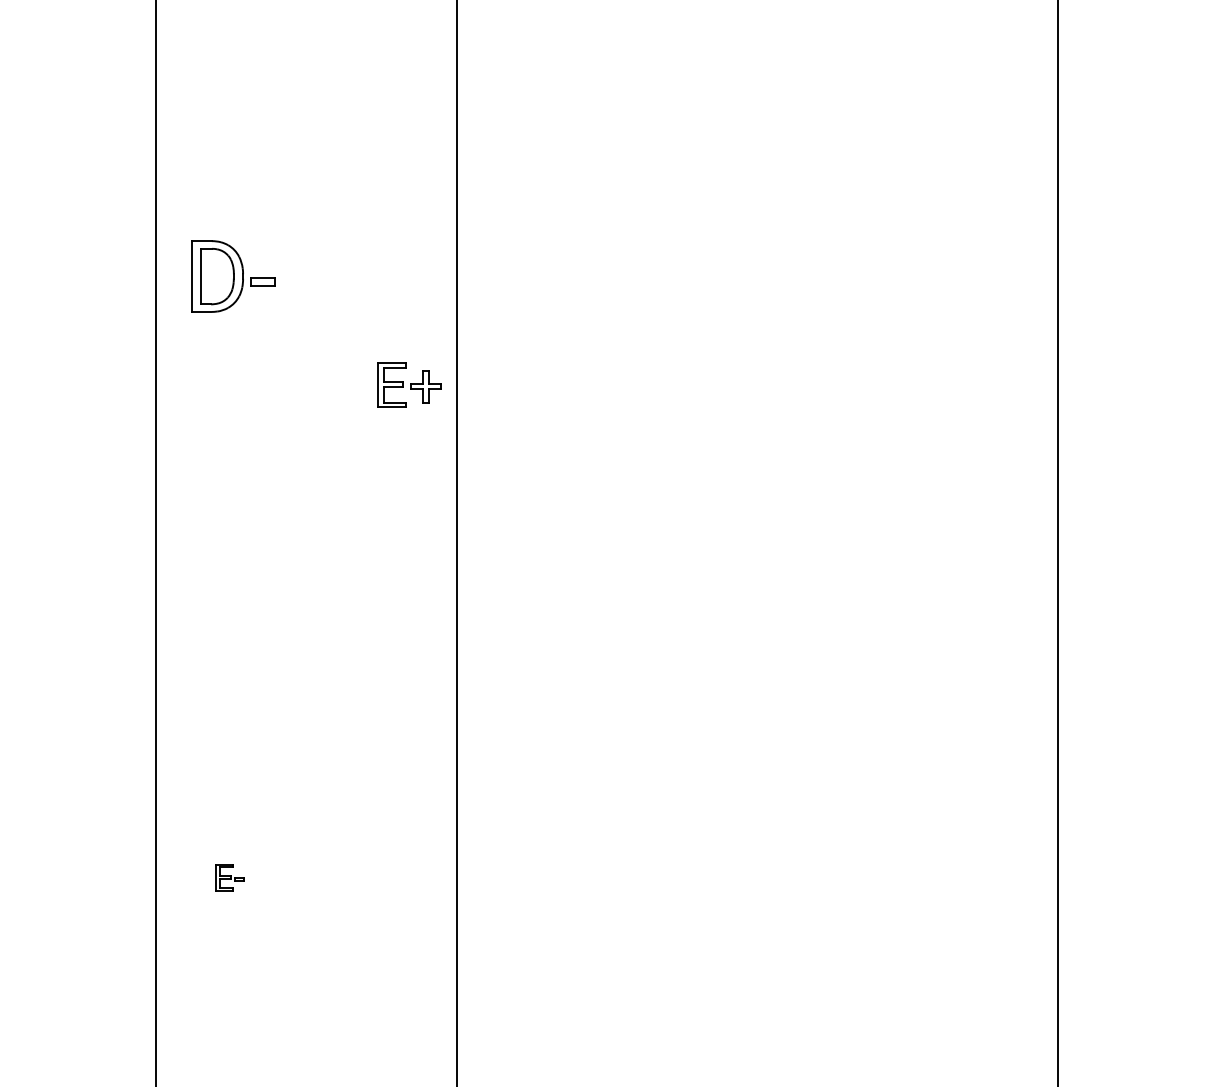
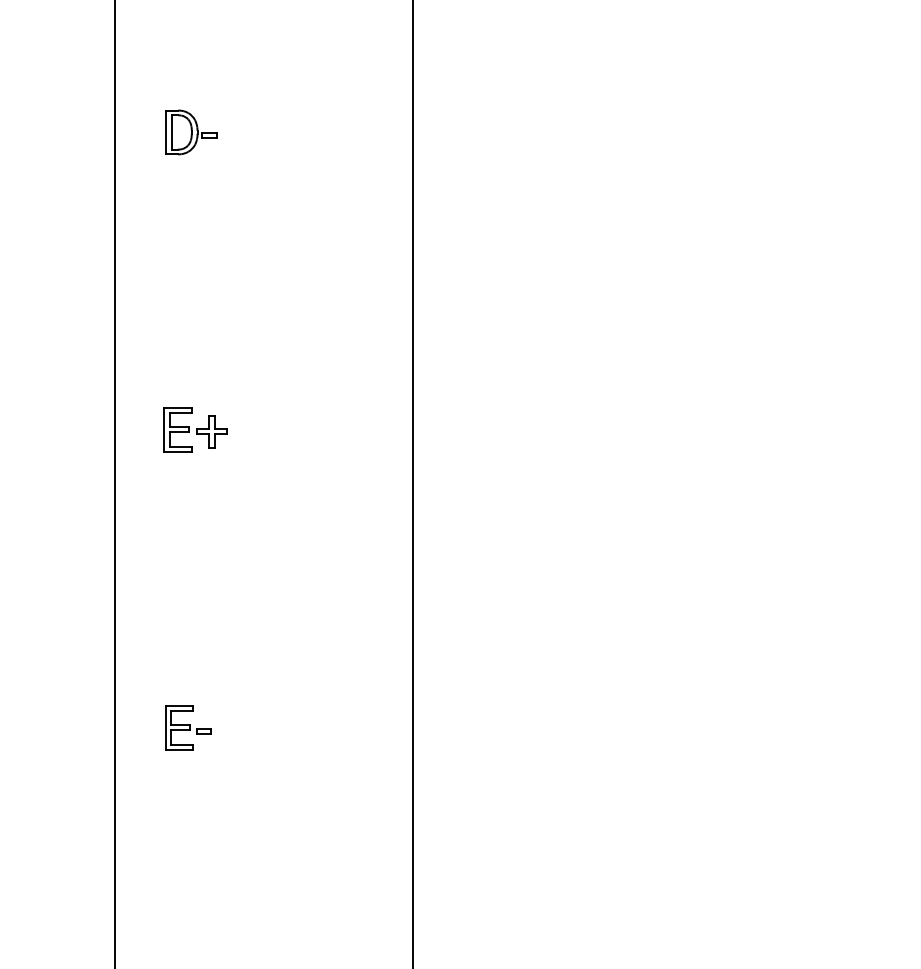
part: (232, 276) -> (190, 132), size x0.62
part: (409, 384) -> (195, 429), moved
part: (229, 877) -> (187, 727), size x1.67

